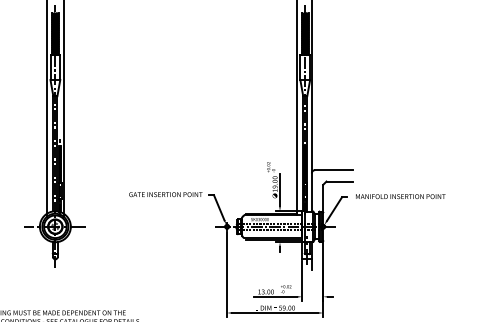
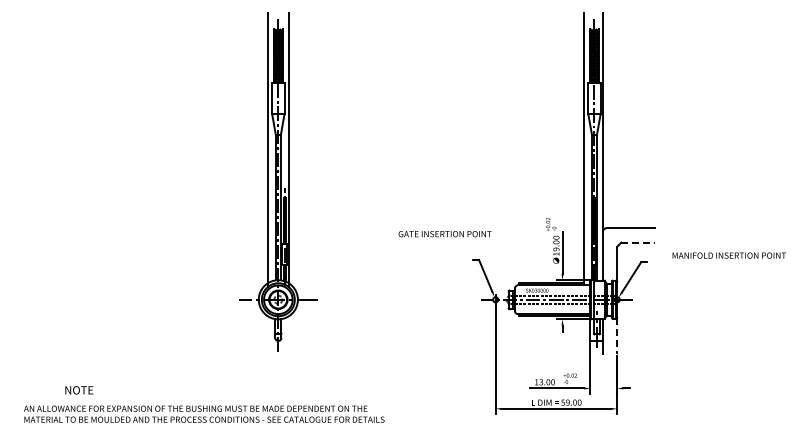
line: (340, 181) -> (638, 242), solid -> dashed
text: (165, 194) -> (444, 234), moved
text: (400, 196) -> (728, 255), moved
line: (323, 255) -> (617, 336), solid -> dashed

